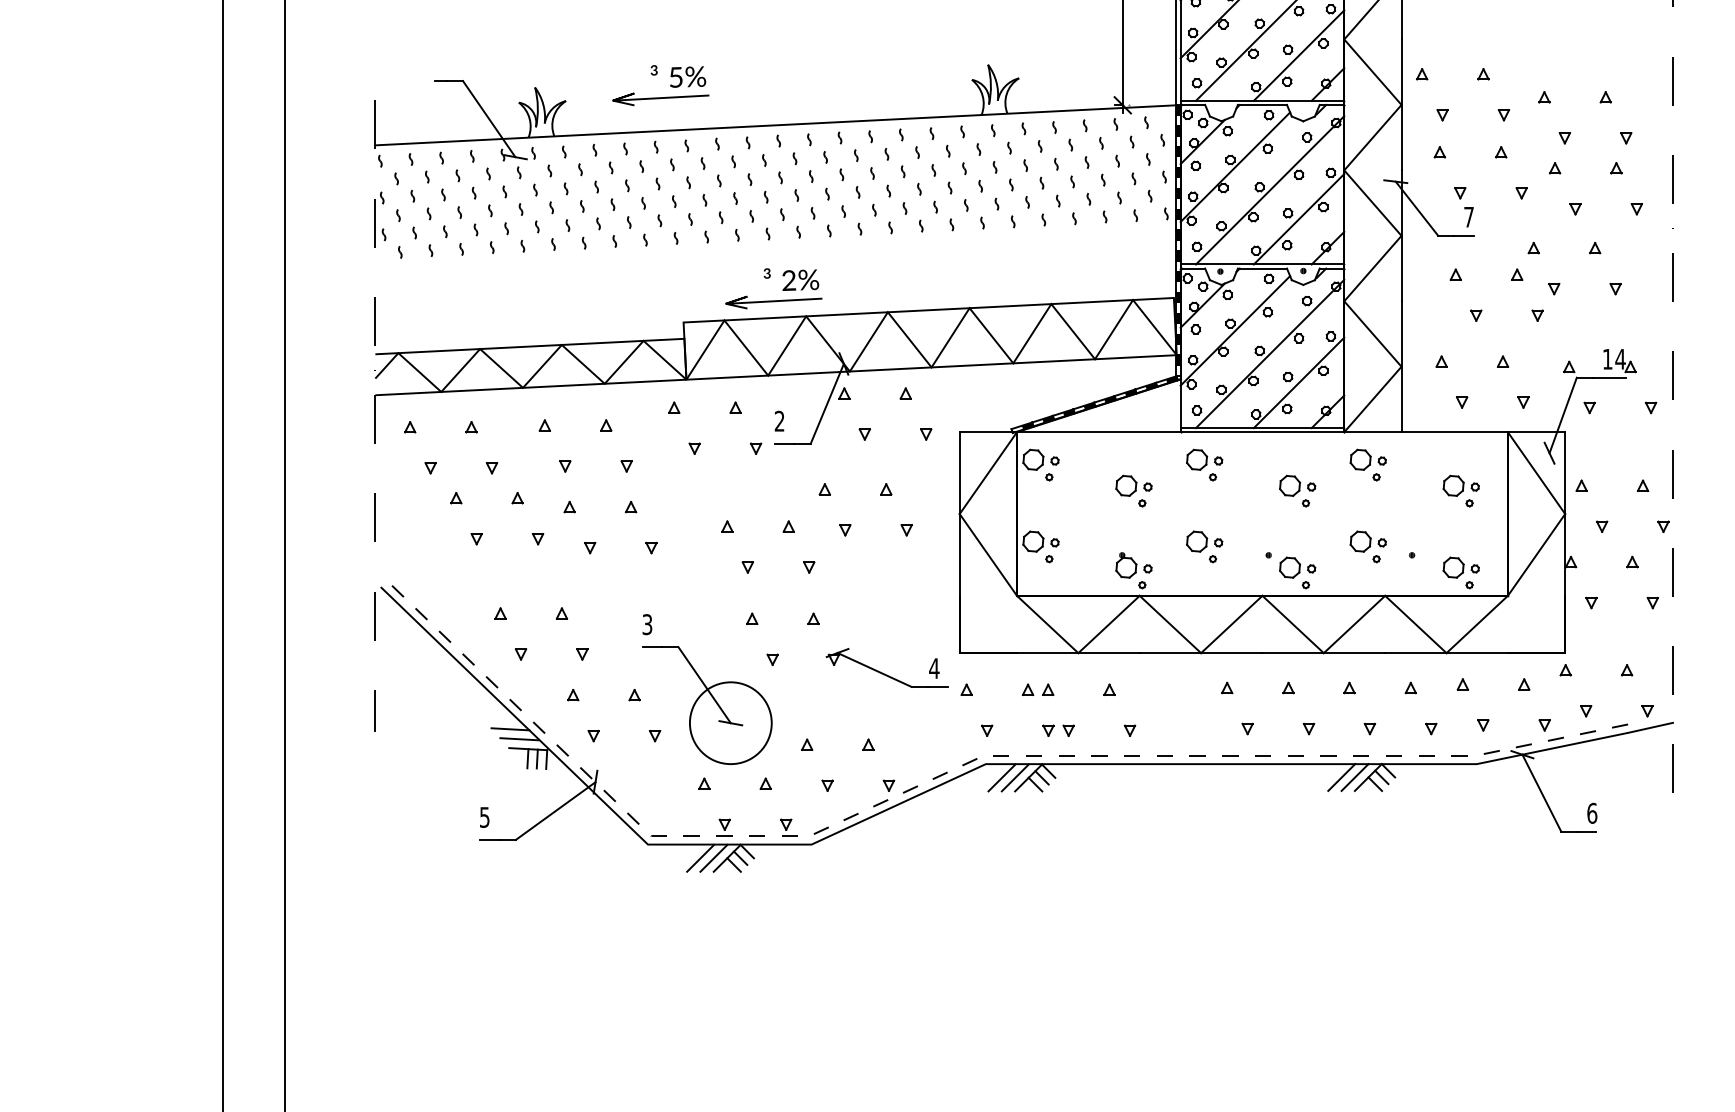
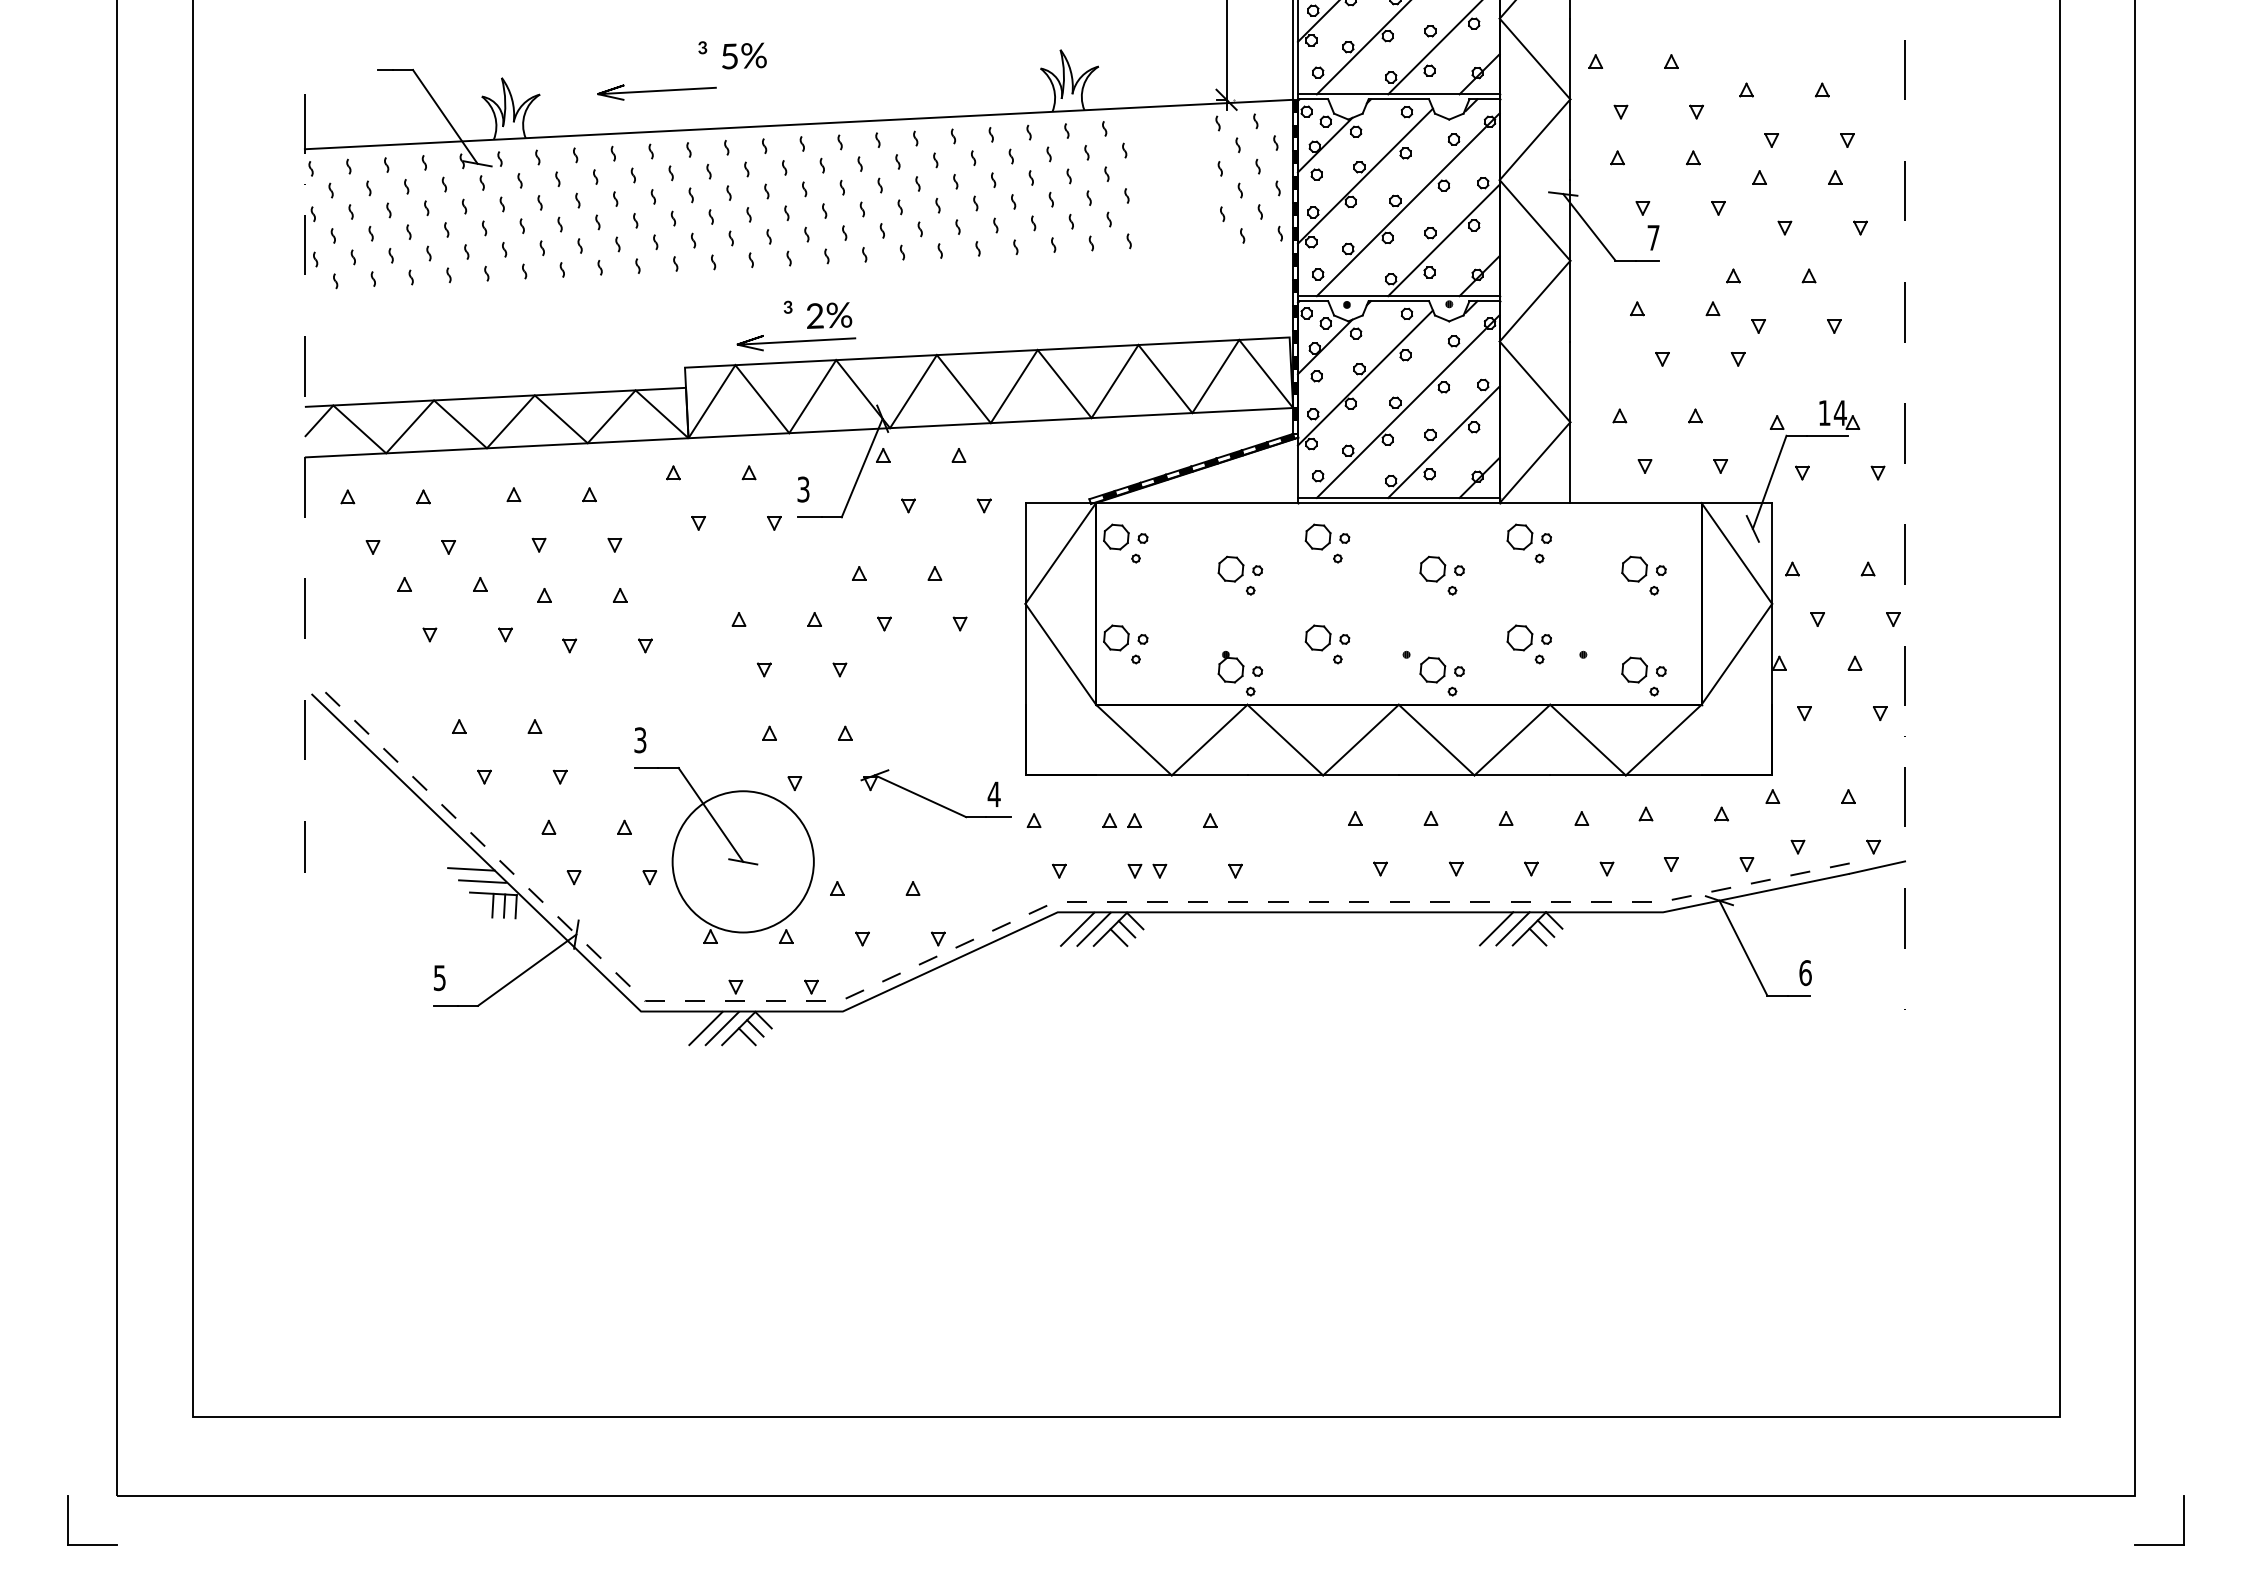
text: (678, 76) -> (732, 55), moved
part: (1072, 175) -> (1164, 186), removed
text: (779, 421) -> (803, 489), 2 -> 3
circle: (730, 722) -> (742, 861), size x1.4

